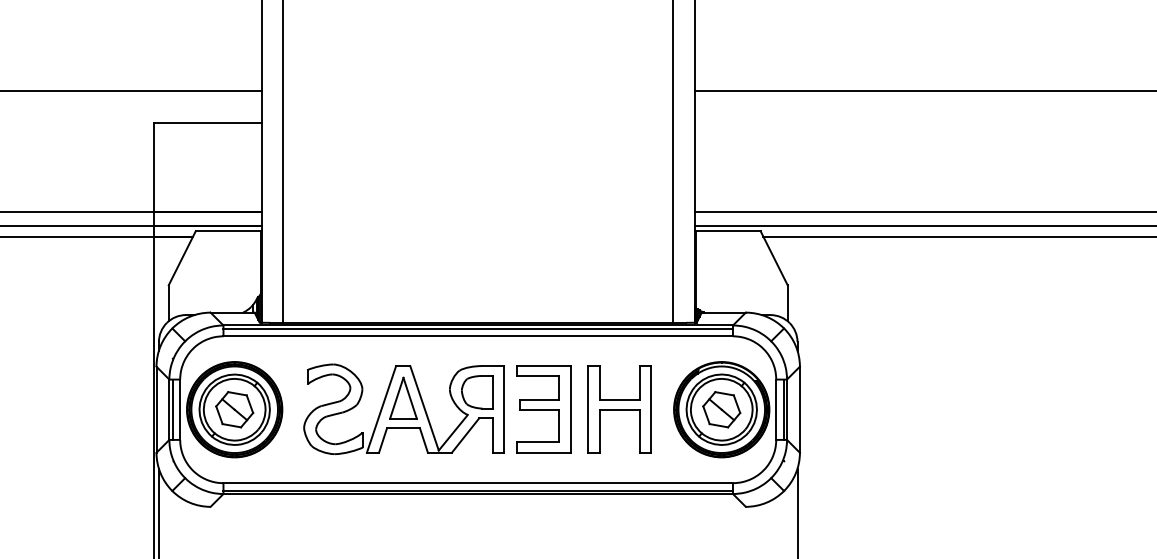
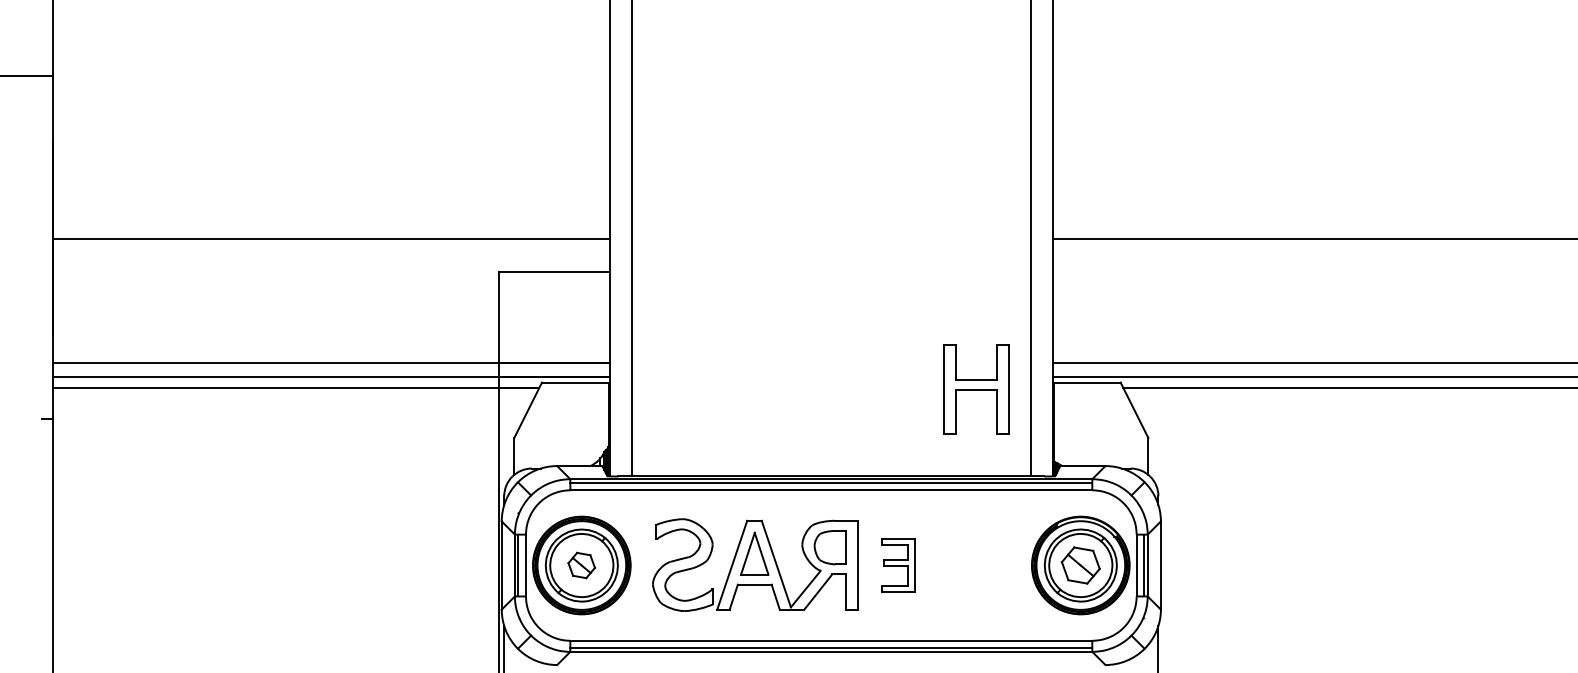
part: (234, 409) -> (581, 565), size x0.7
part: (543, 409) -> (898, 565), size x0.6
part: (619, 409) -> (976, 389), moved

